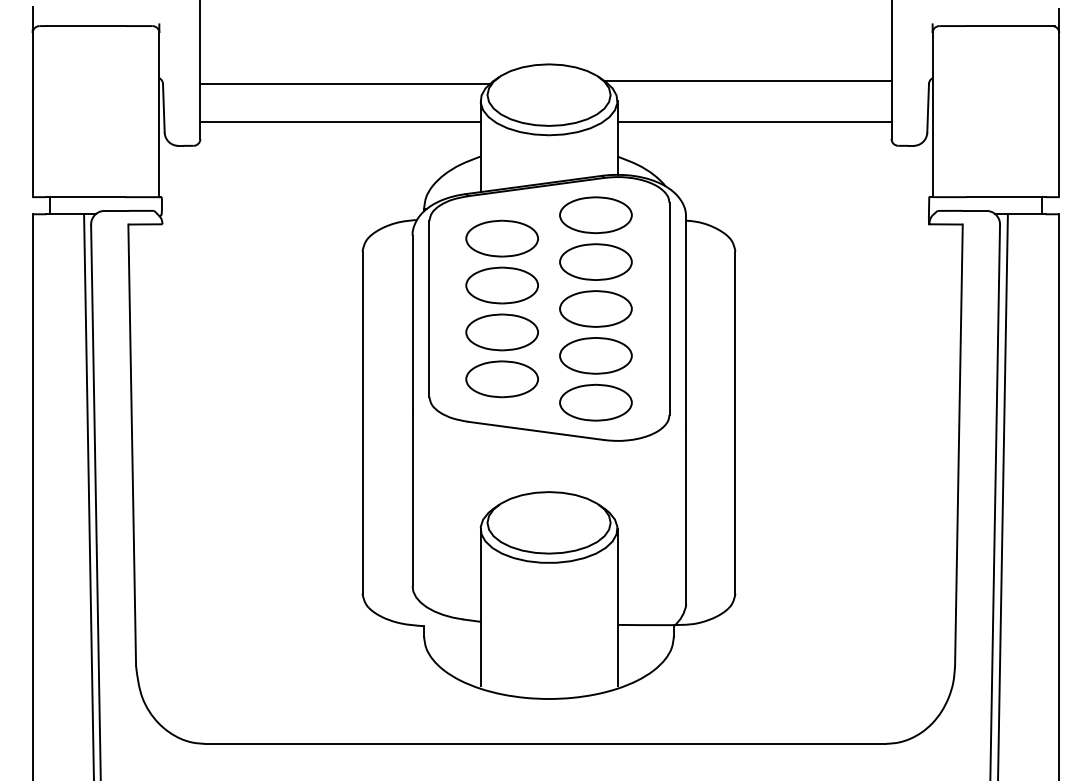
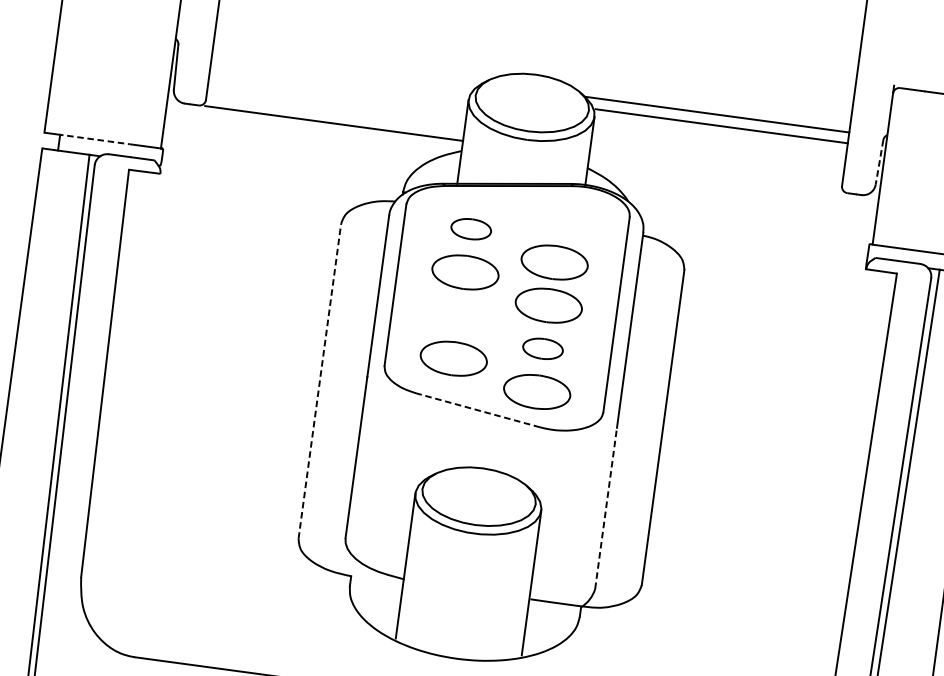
line: (344, 84) -> (345, 67), removed
line: (928, 108) -> (879, 162), solid -> dashed
line: (340, 121) -> (334, 123), moved
line: (754, 121) -> (721, 126), moved
line: (86, 197) -> (93, 139), solid -> dashed
part: (595, 215) -> (560, 219), removed
part: (501, 238) -> (470, 229), size x0.6
part: (501, 332) -> (458, 315), removed
part: (595, 355) -> (542, 348), size x0.6
line: (362, 422) -> (319, 381), solid -> dashed
line: (535, 430) -> (478, 410), solid -> dashed
line: (686, 516) -> (606, 507), solid -> dashed

